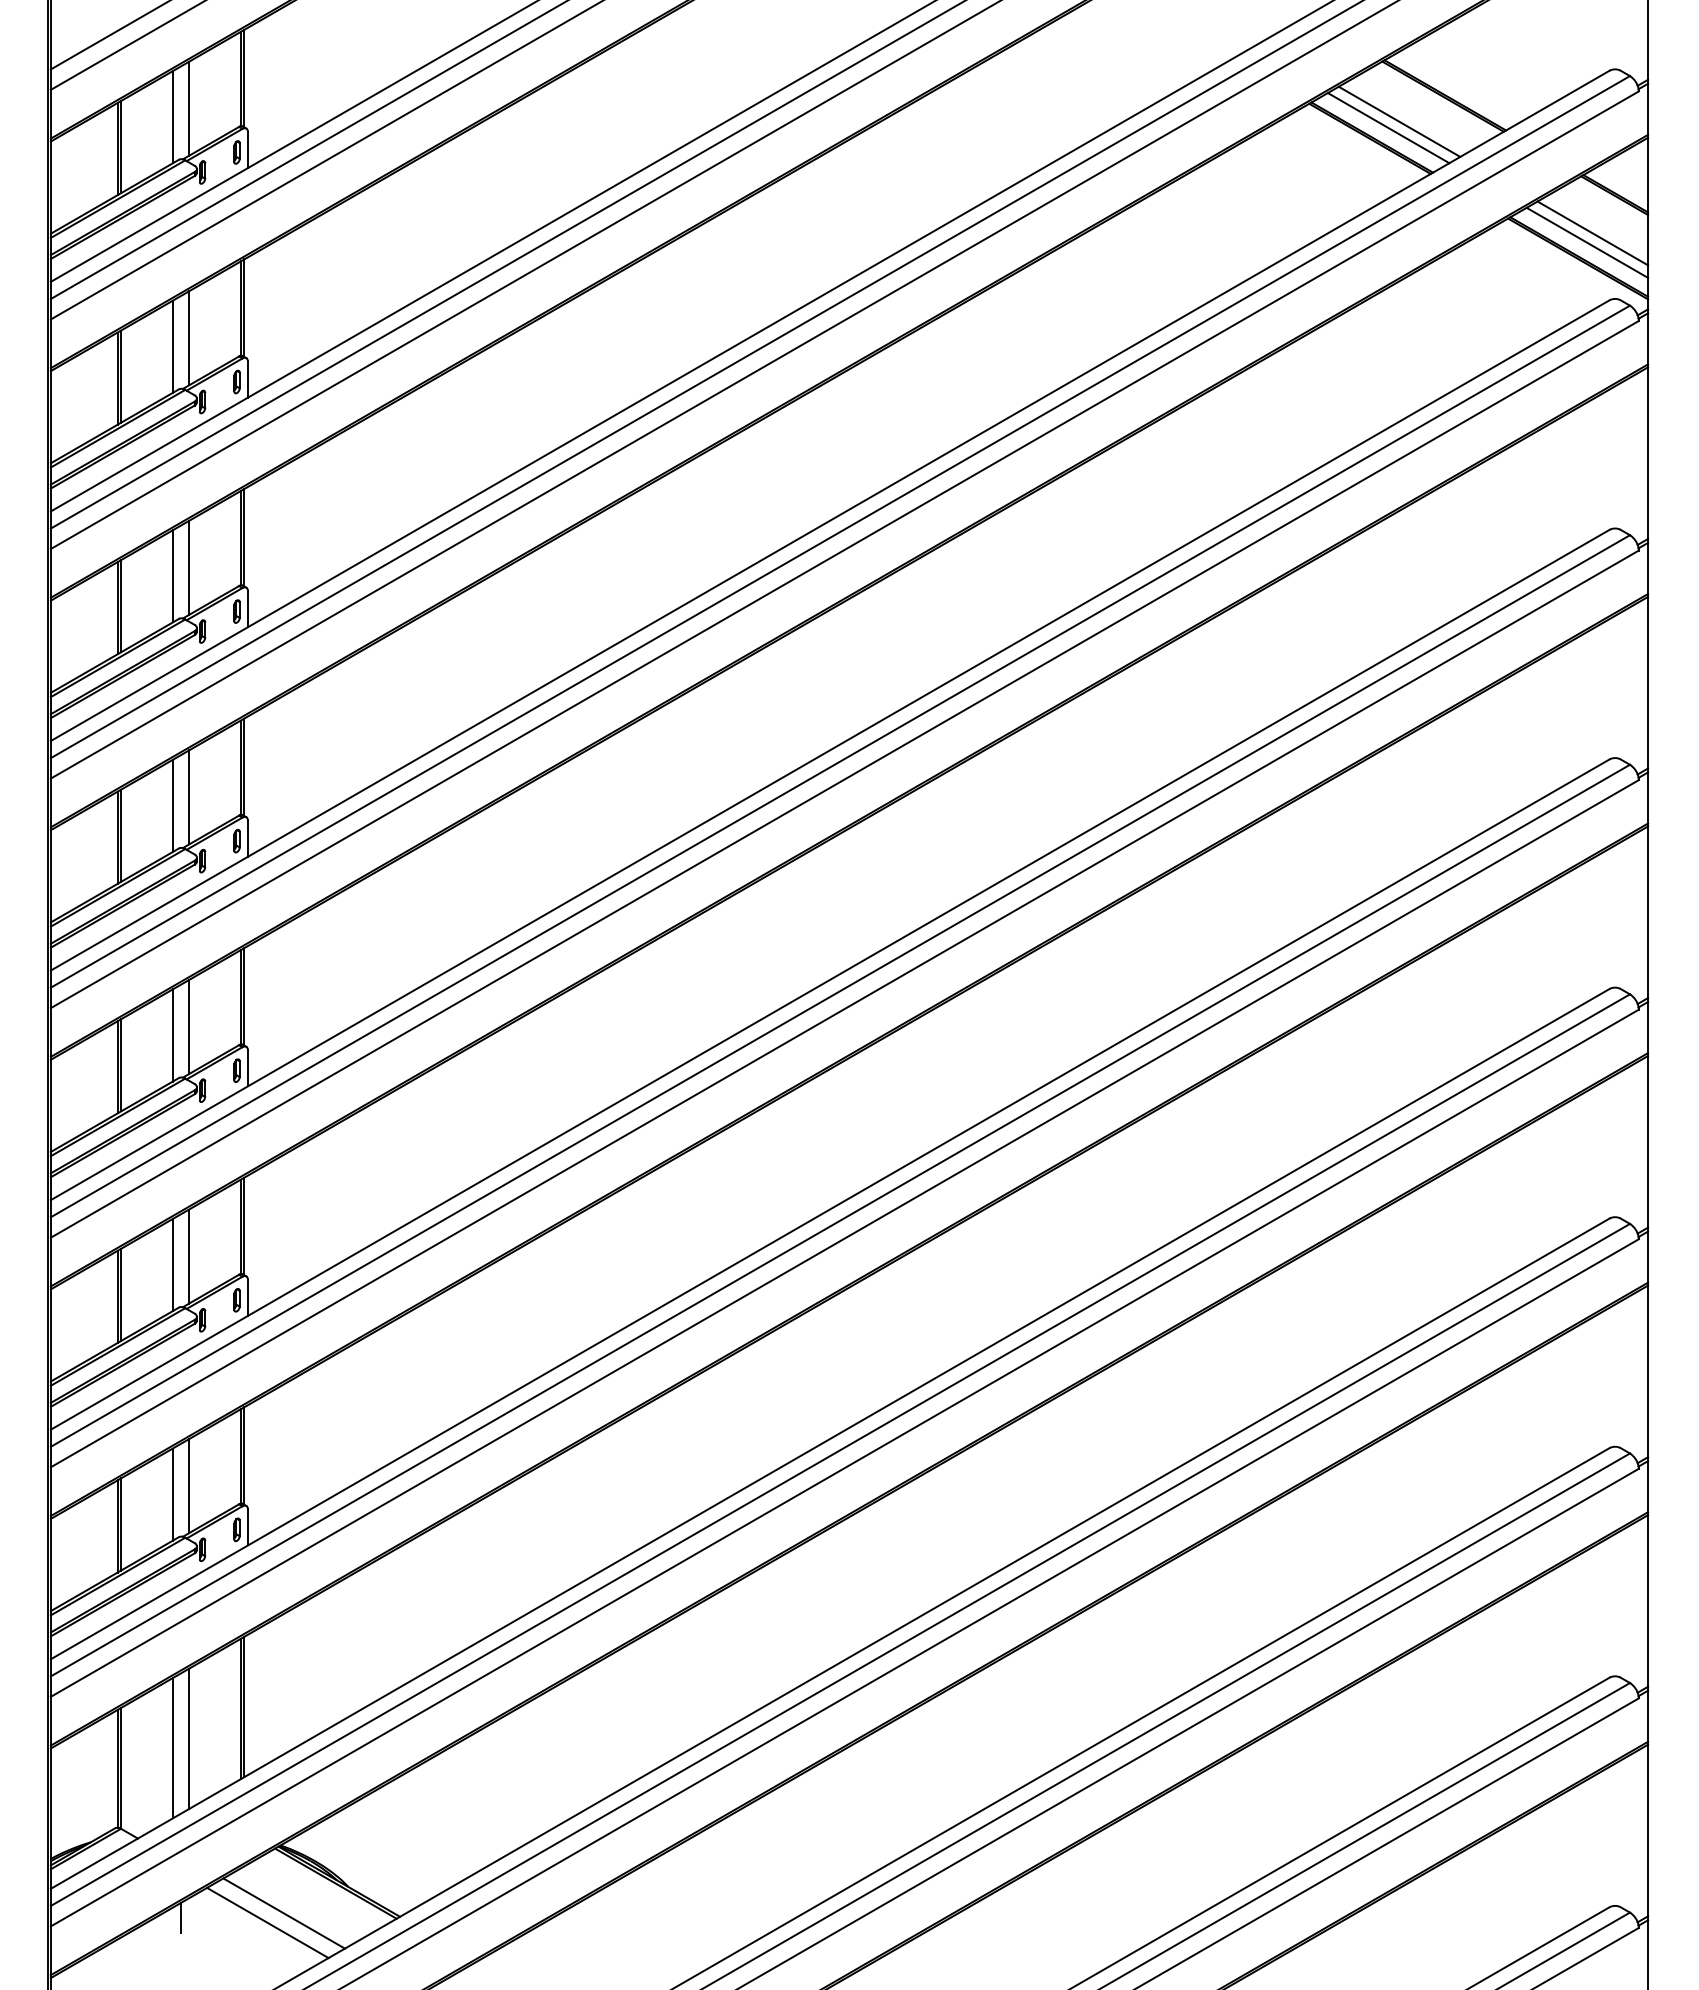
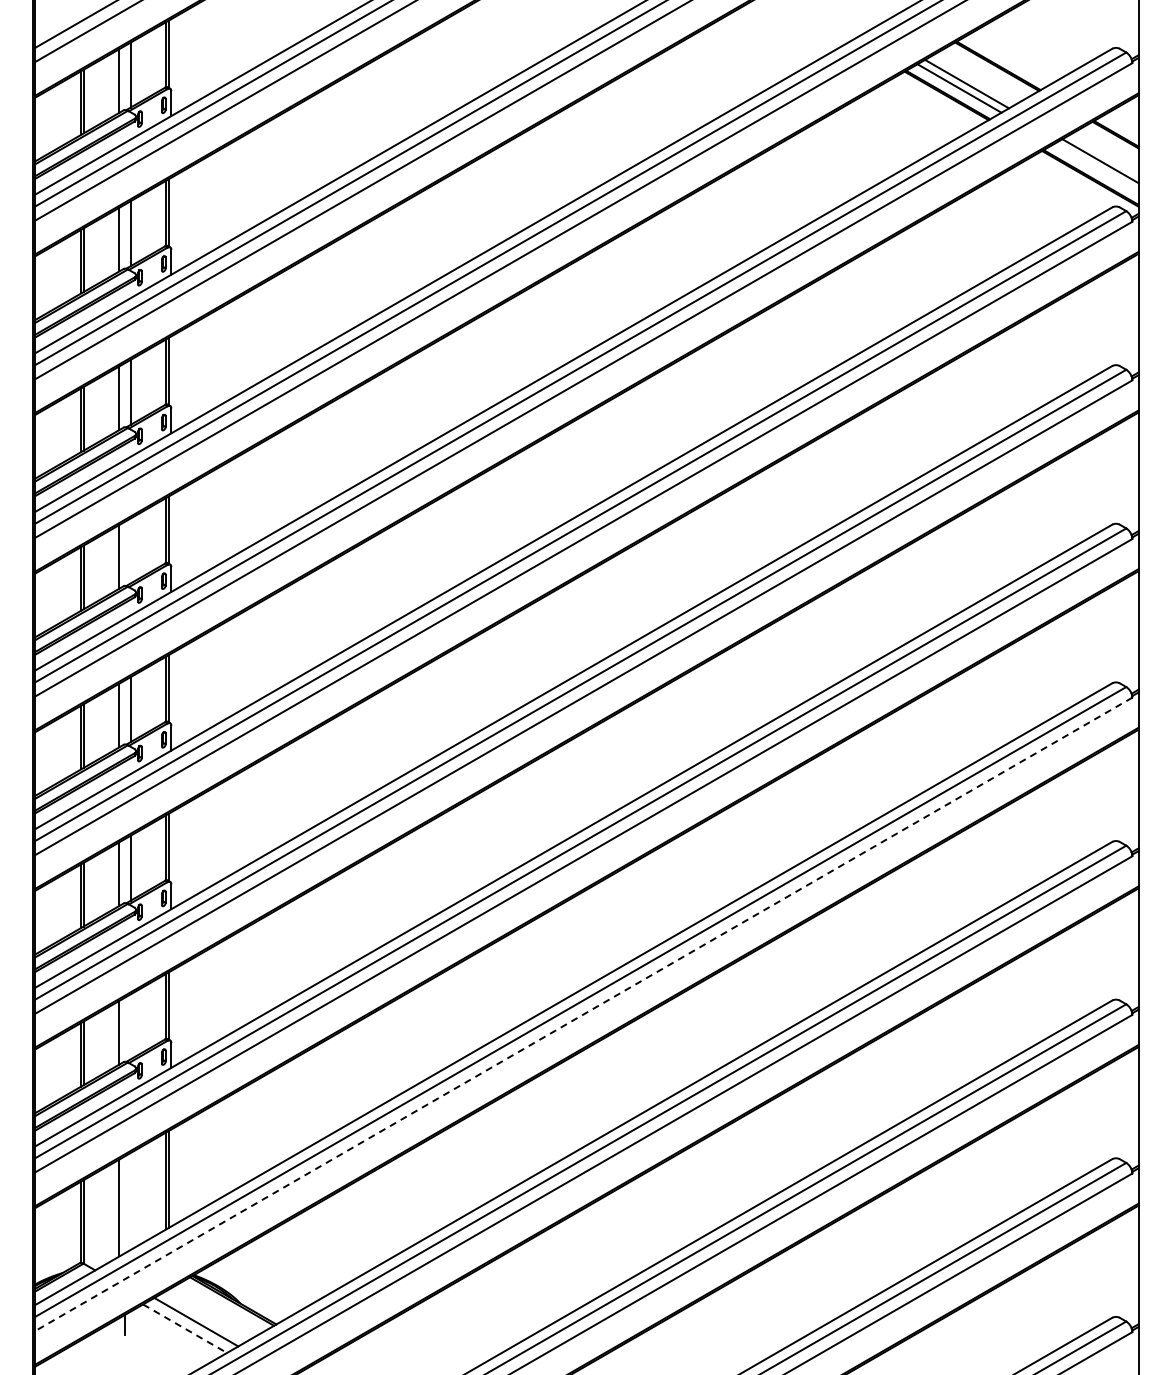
line: (1586, 242) -> (1096, 167), removed
line: (188, 796) -> (130, 550), removed
line: (844, 1468) -> (583, 1014), solid -> dashed
line: (188, 1485) -> (130, 1026), removed
line: (188, 1738) -> (130, 1201), removed
line: (268, 1922) -> (185, 1328), solid -> dashed

